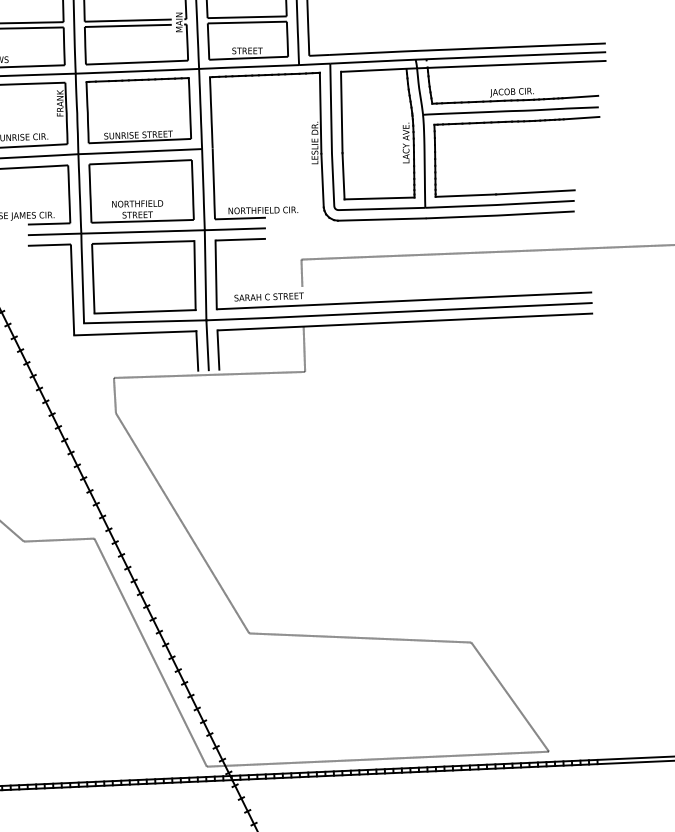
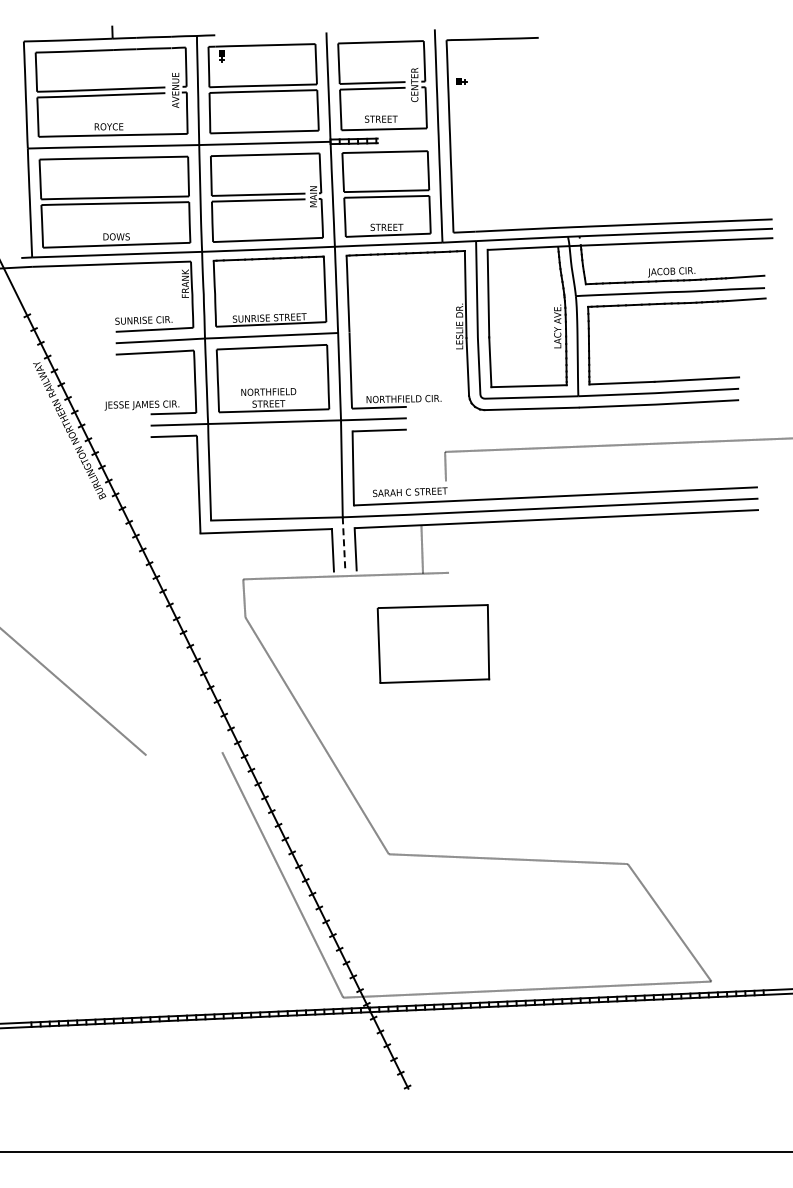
part: (143, 276) -> (433, 643), moved
line: (208, 345) -> (344, 544), solid -> dashed
line: (304, 349) -> (422, 549), moved
line: (59, 539) -> (184, 753), removed

